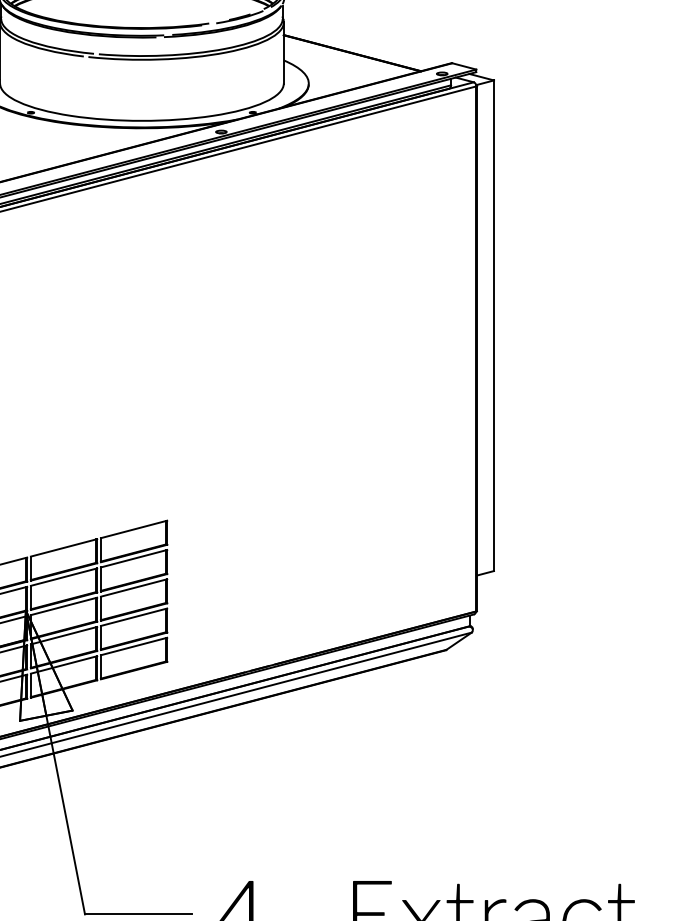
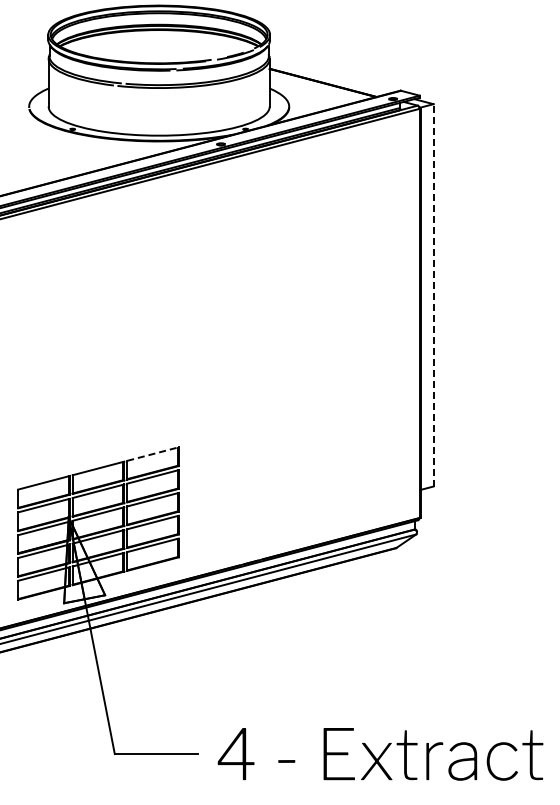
line: (493, 324) -> (433, 294), solid -> dashed
line: (134, 529) -> (153, 454), solid -> dashed

